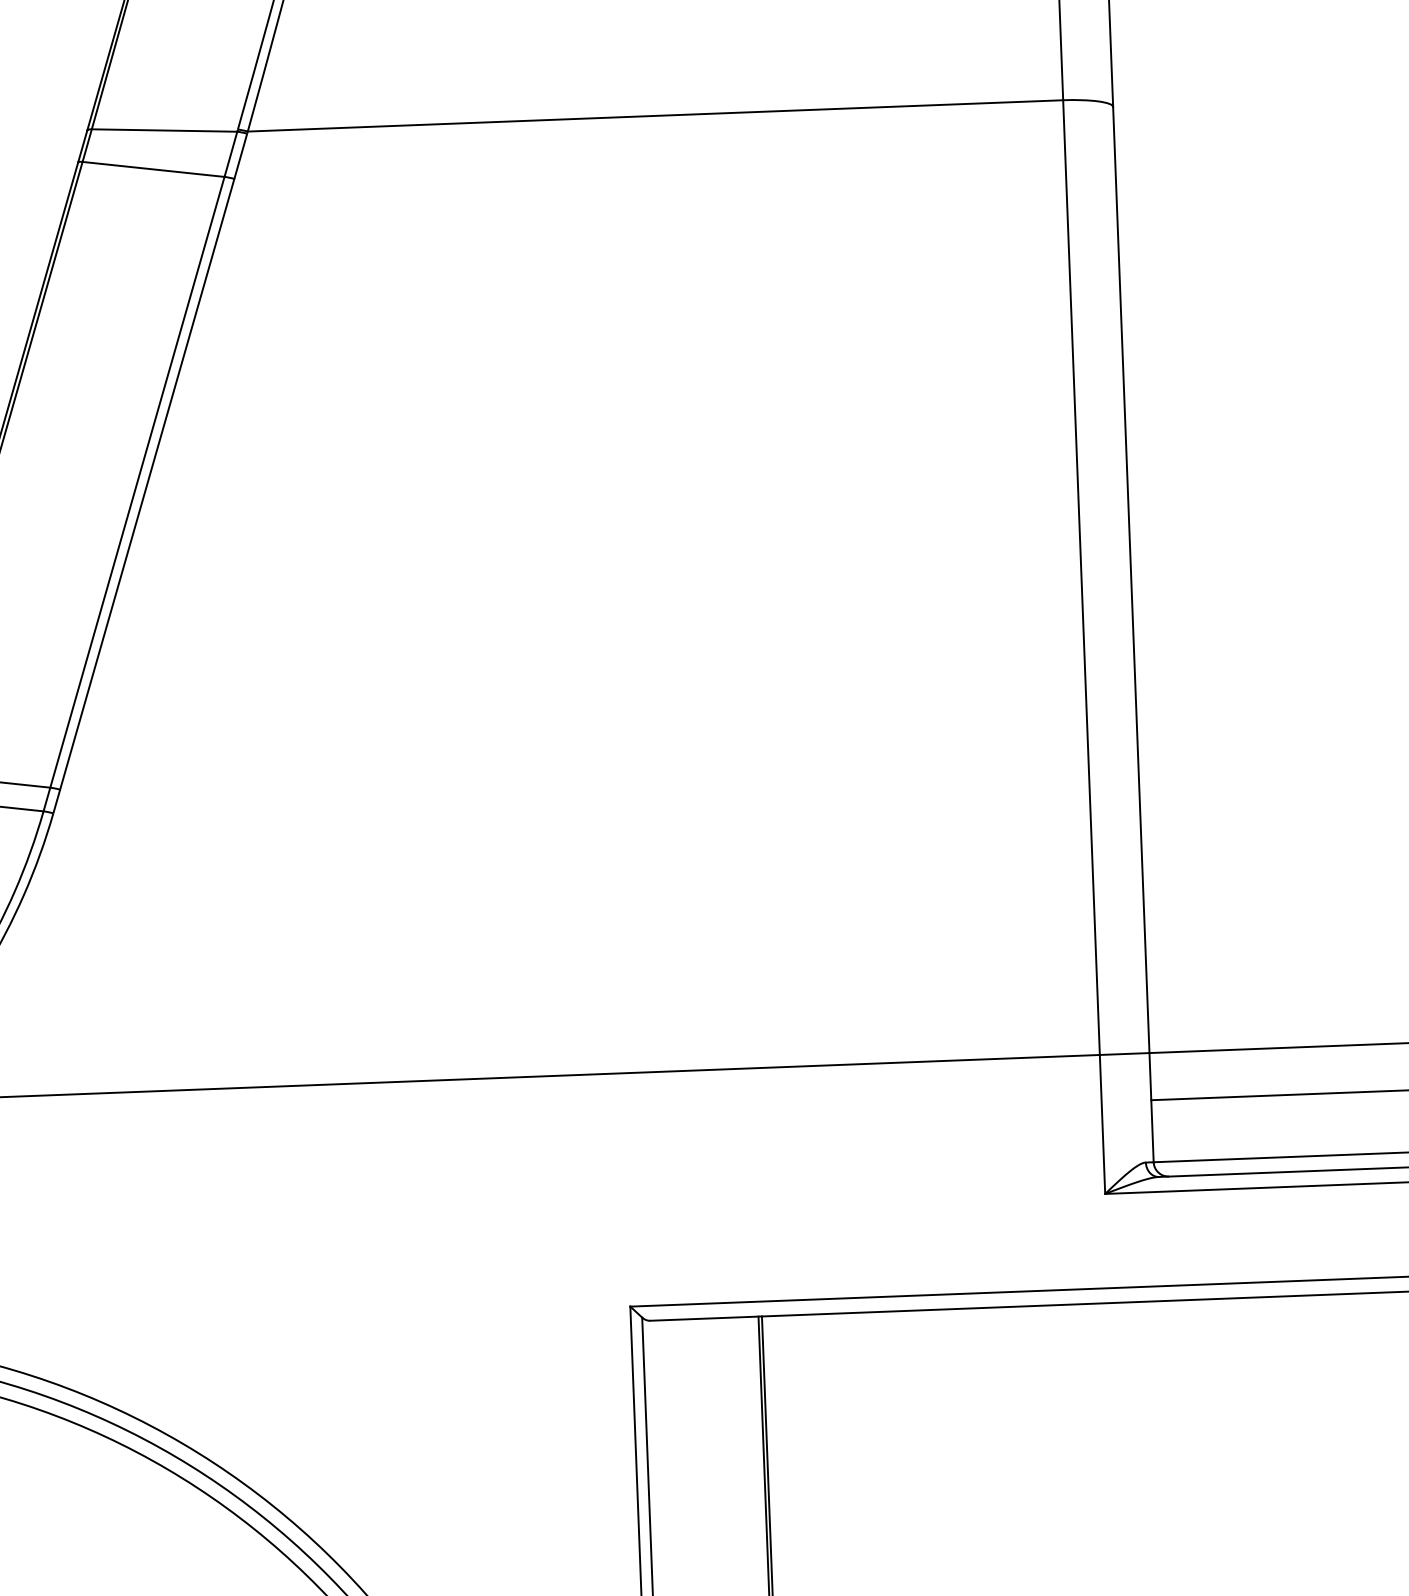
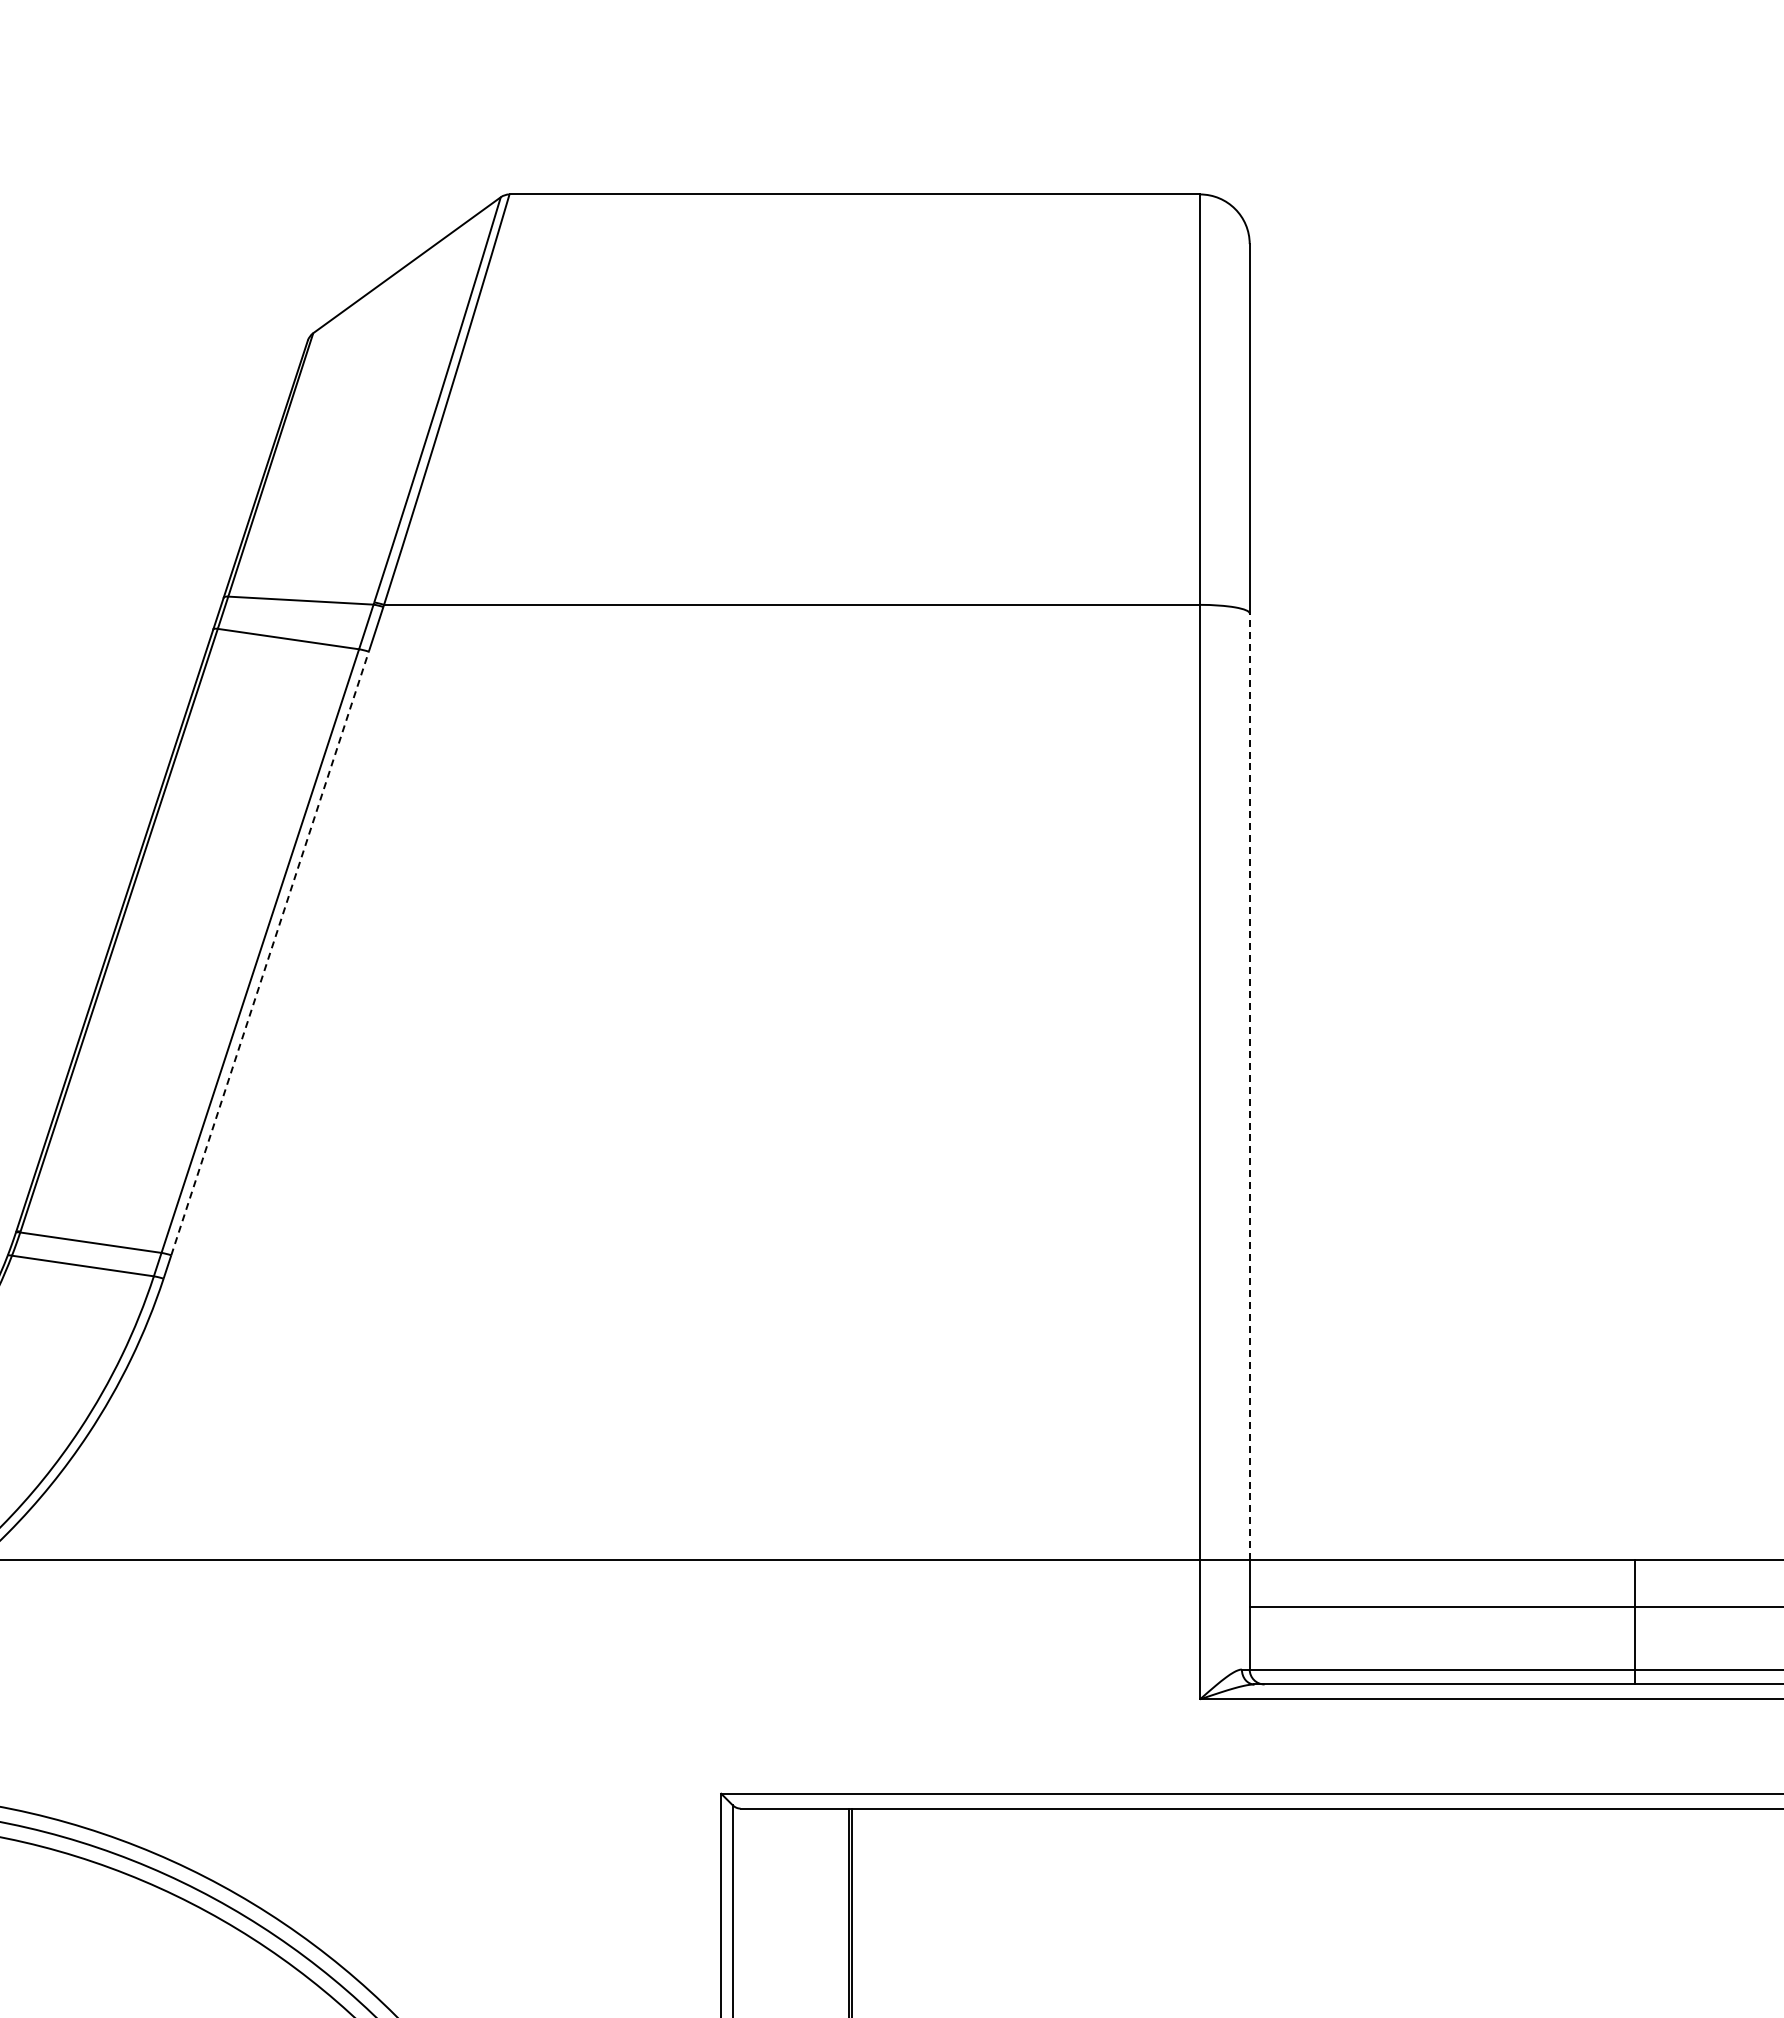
line: (147, 484) -> (270, 953), solid -> dashed
line: (1131, 579) -> (1249, 1086), solid -> dashed

